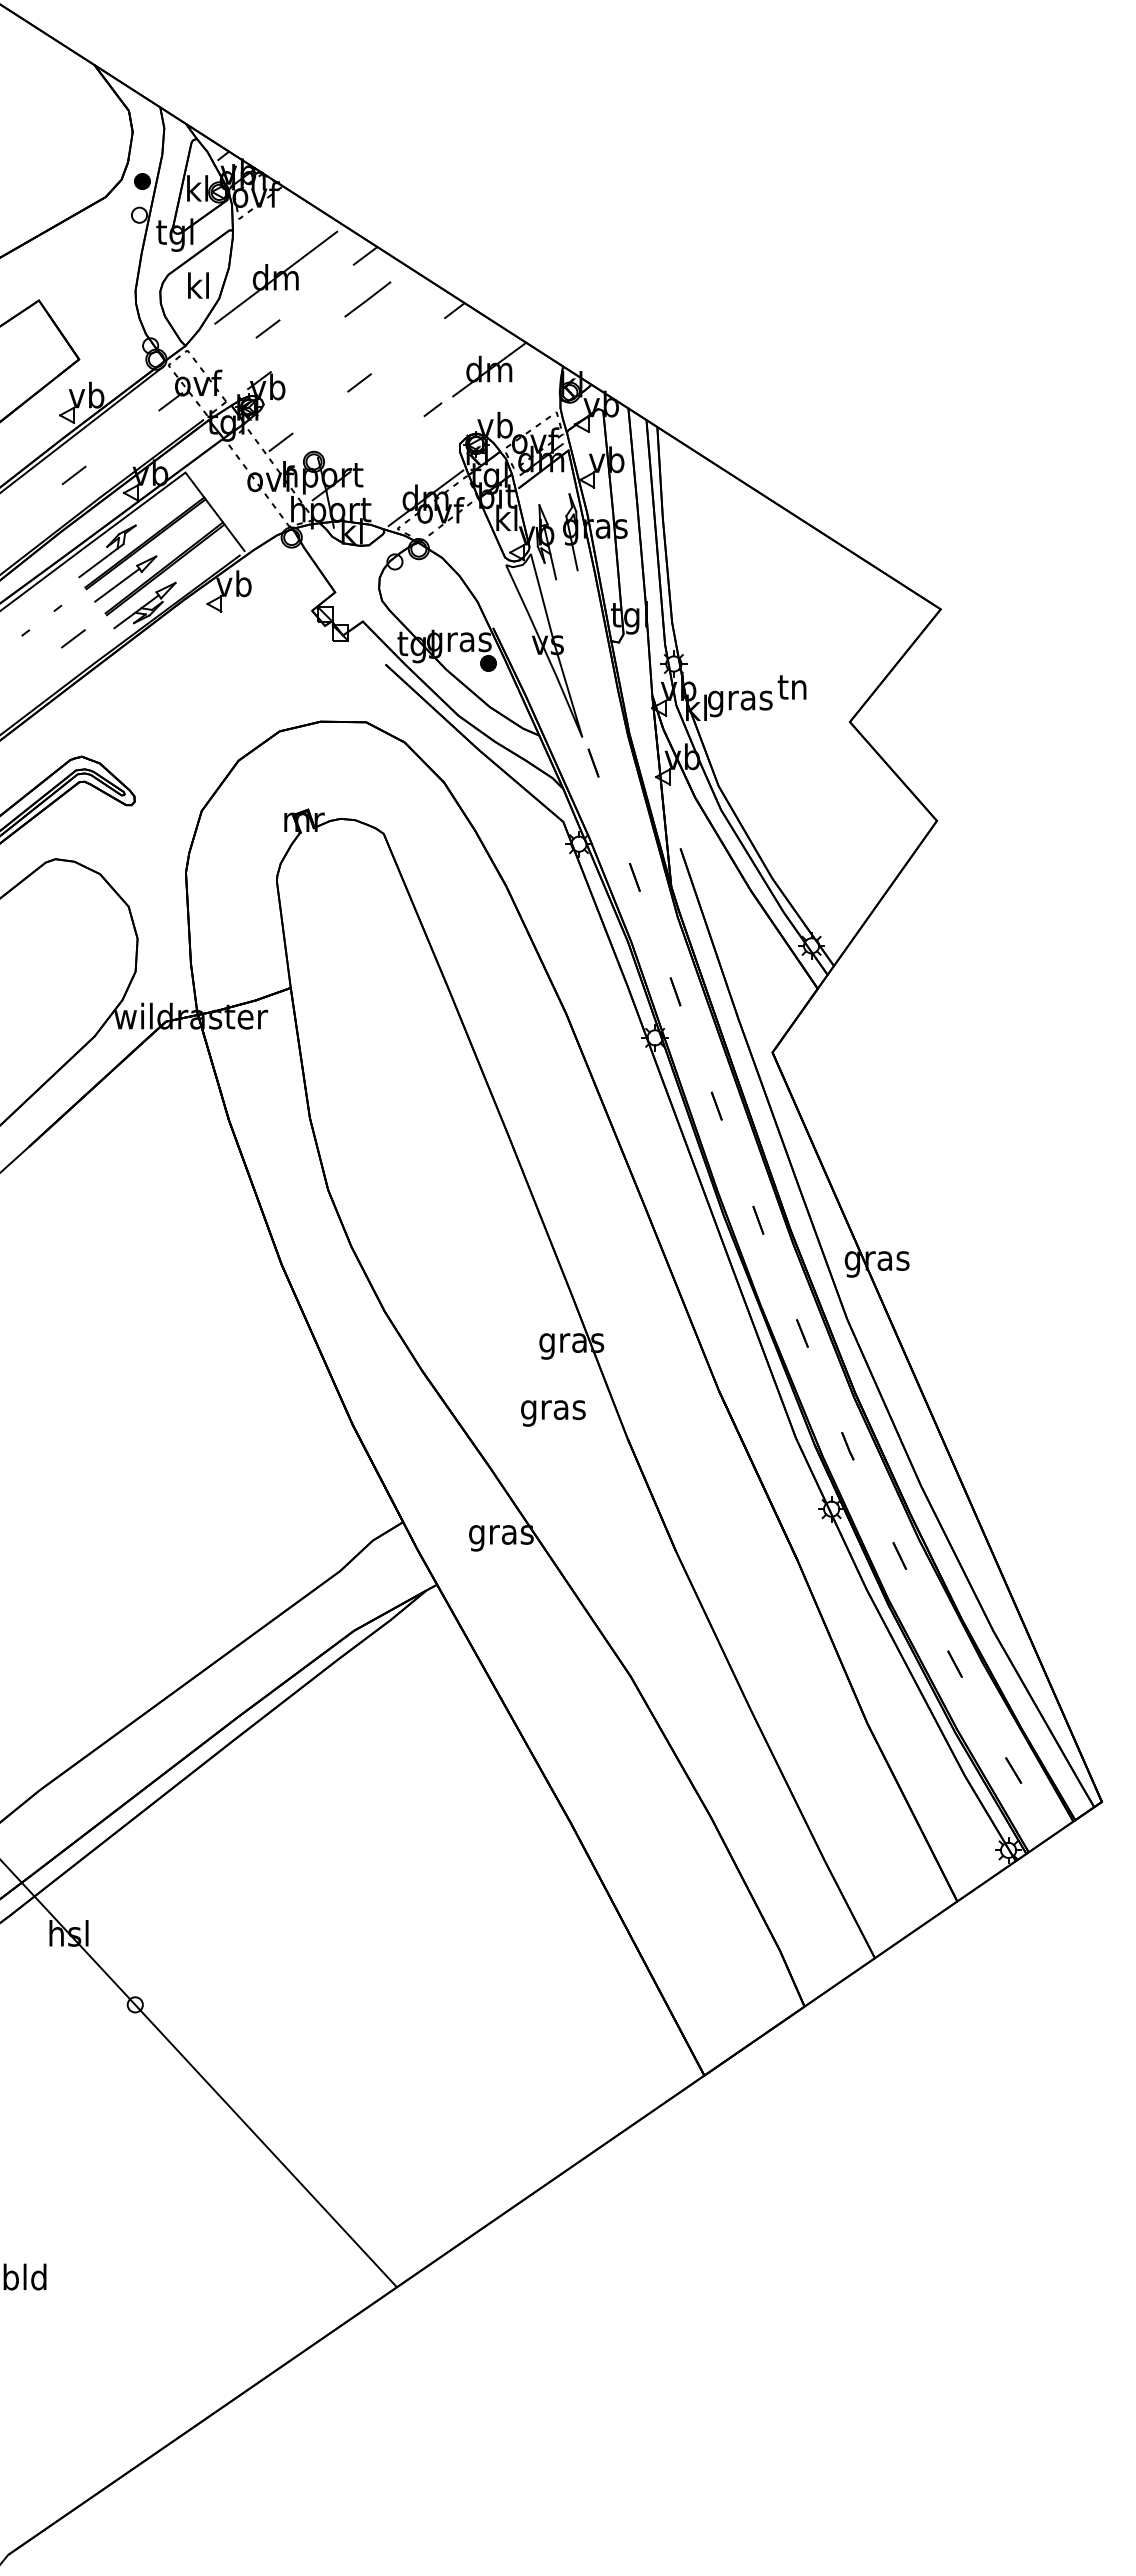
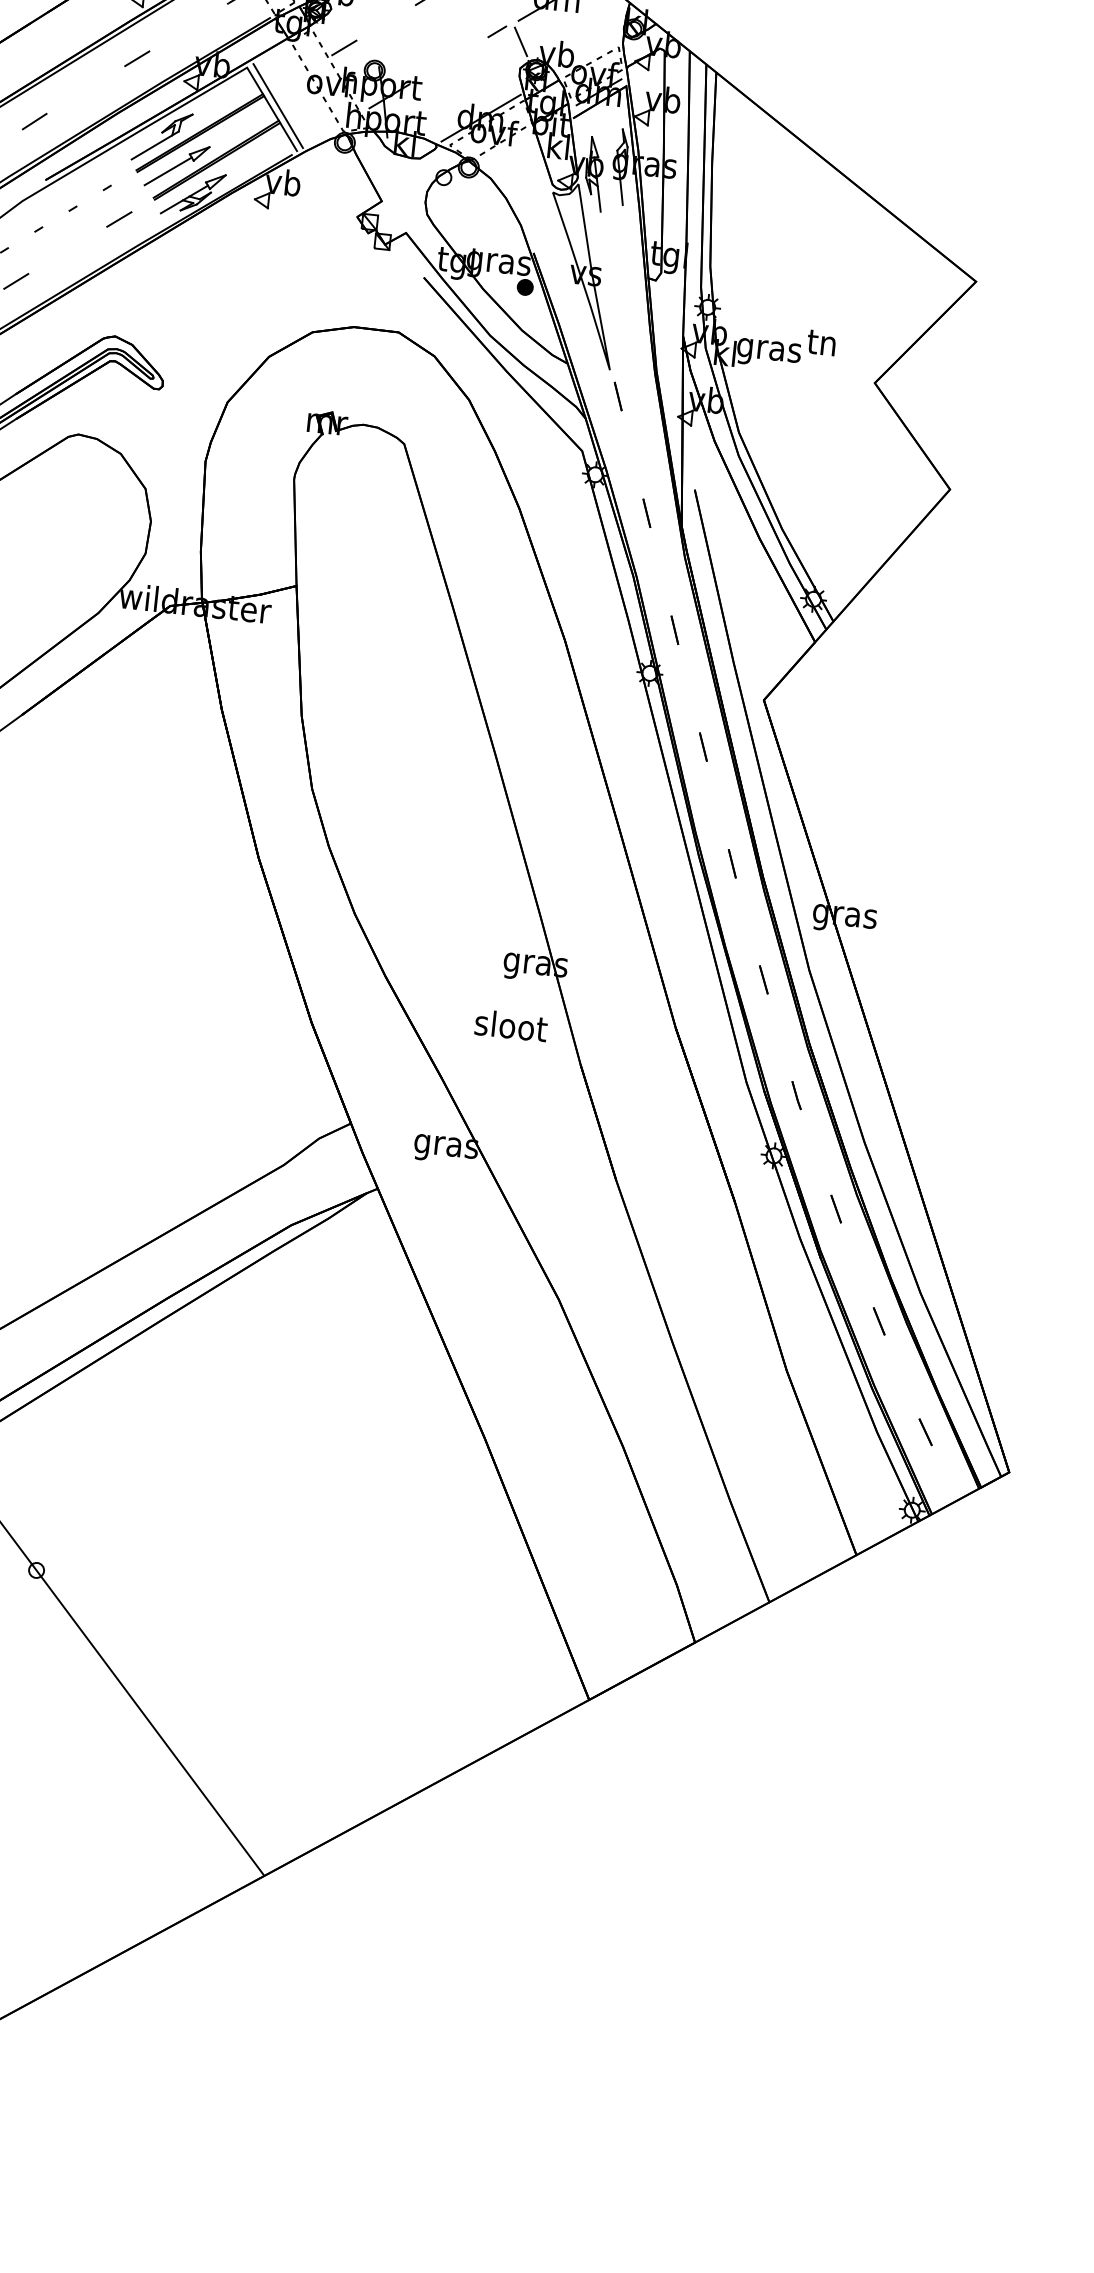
line: (457, 416) -> (520, 41), added
line: (220, 507) -> (277, 105), added
text: (553, 1409) -> (510, 1028), gras -> sloot

